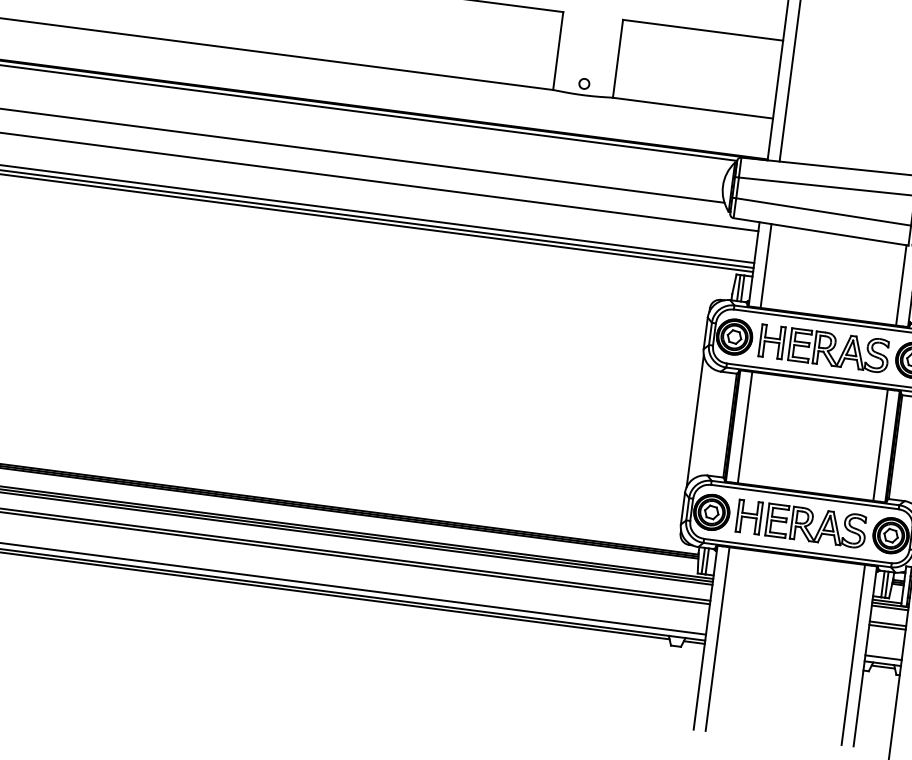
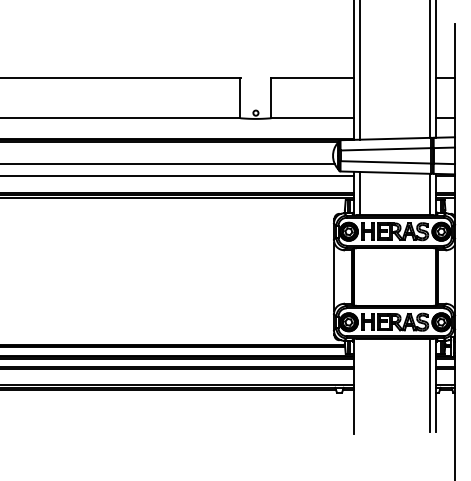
line: (745, 426) -> (360, 276), removed
line: (881, 444) -> (430, 276), removed
line: (718, 637) -> (360, 385), removed

